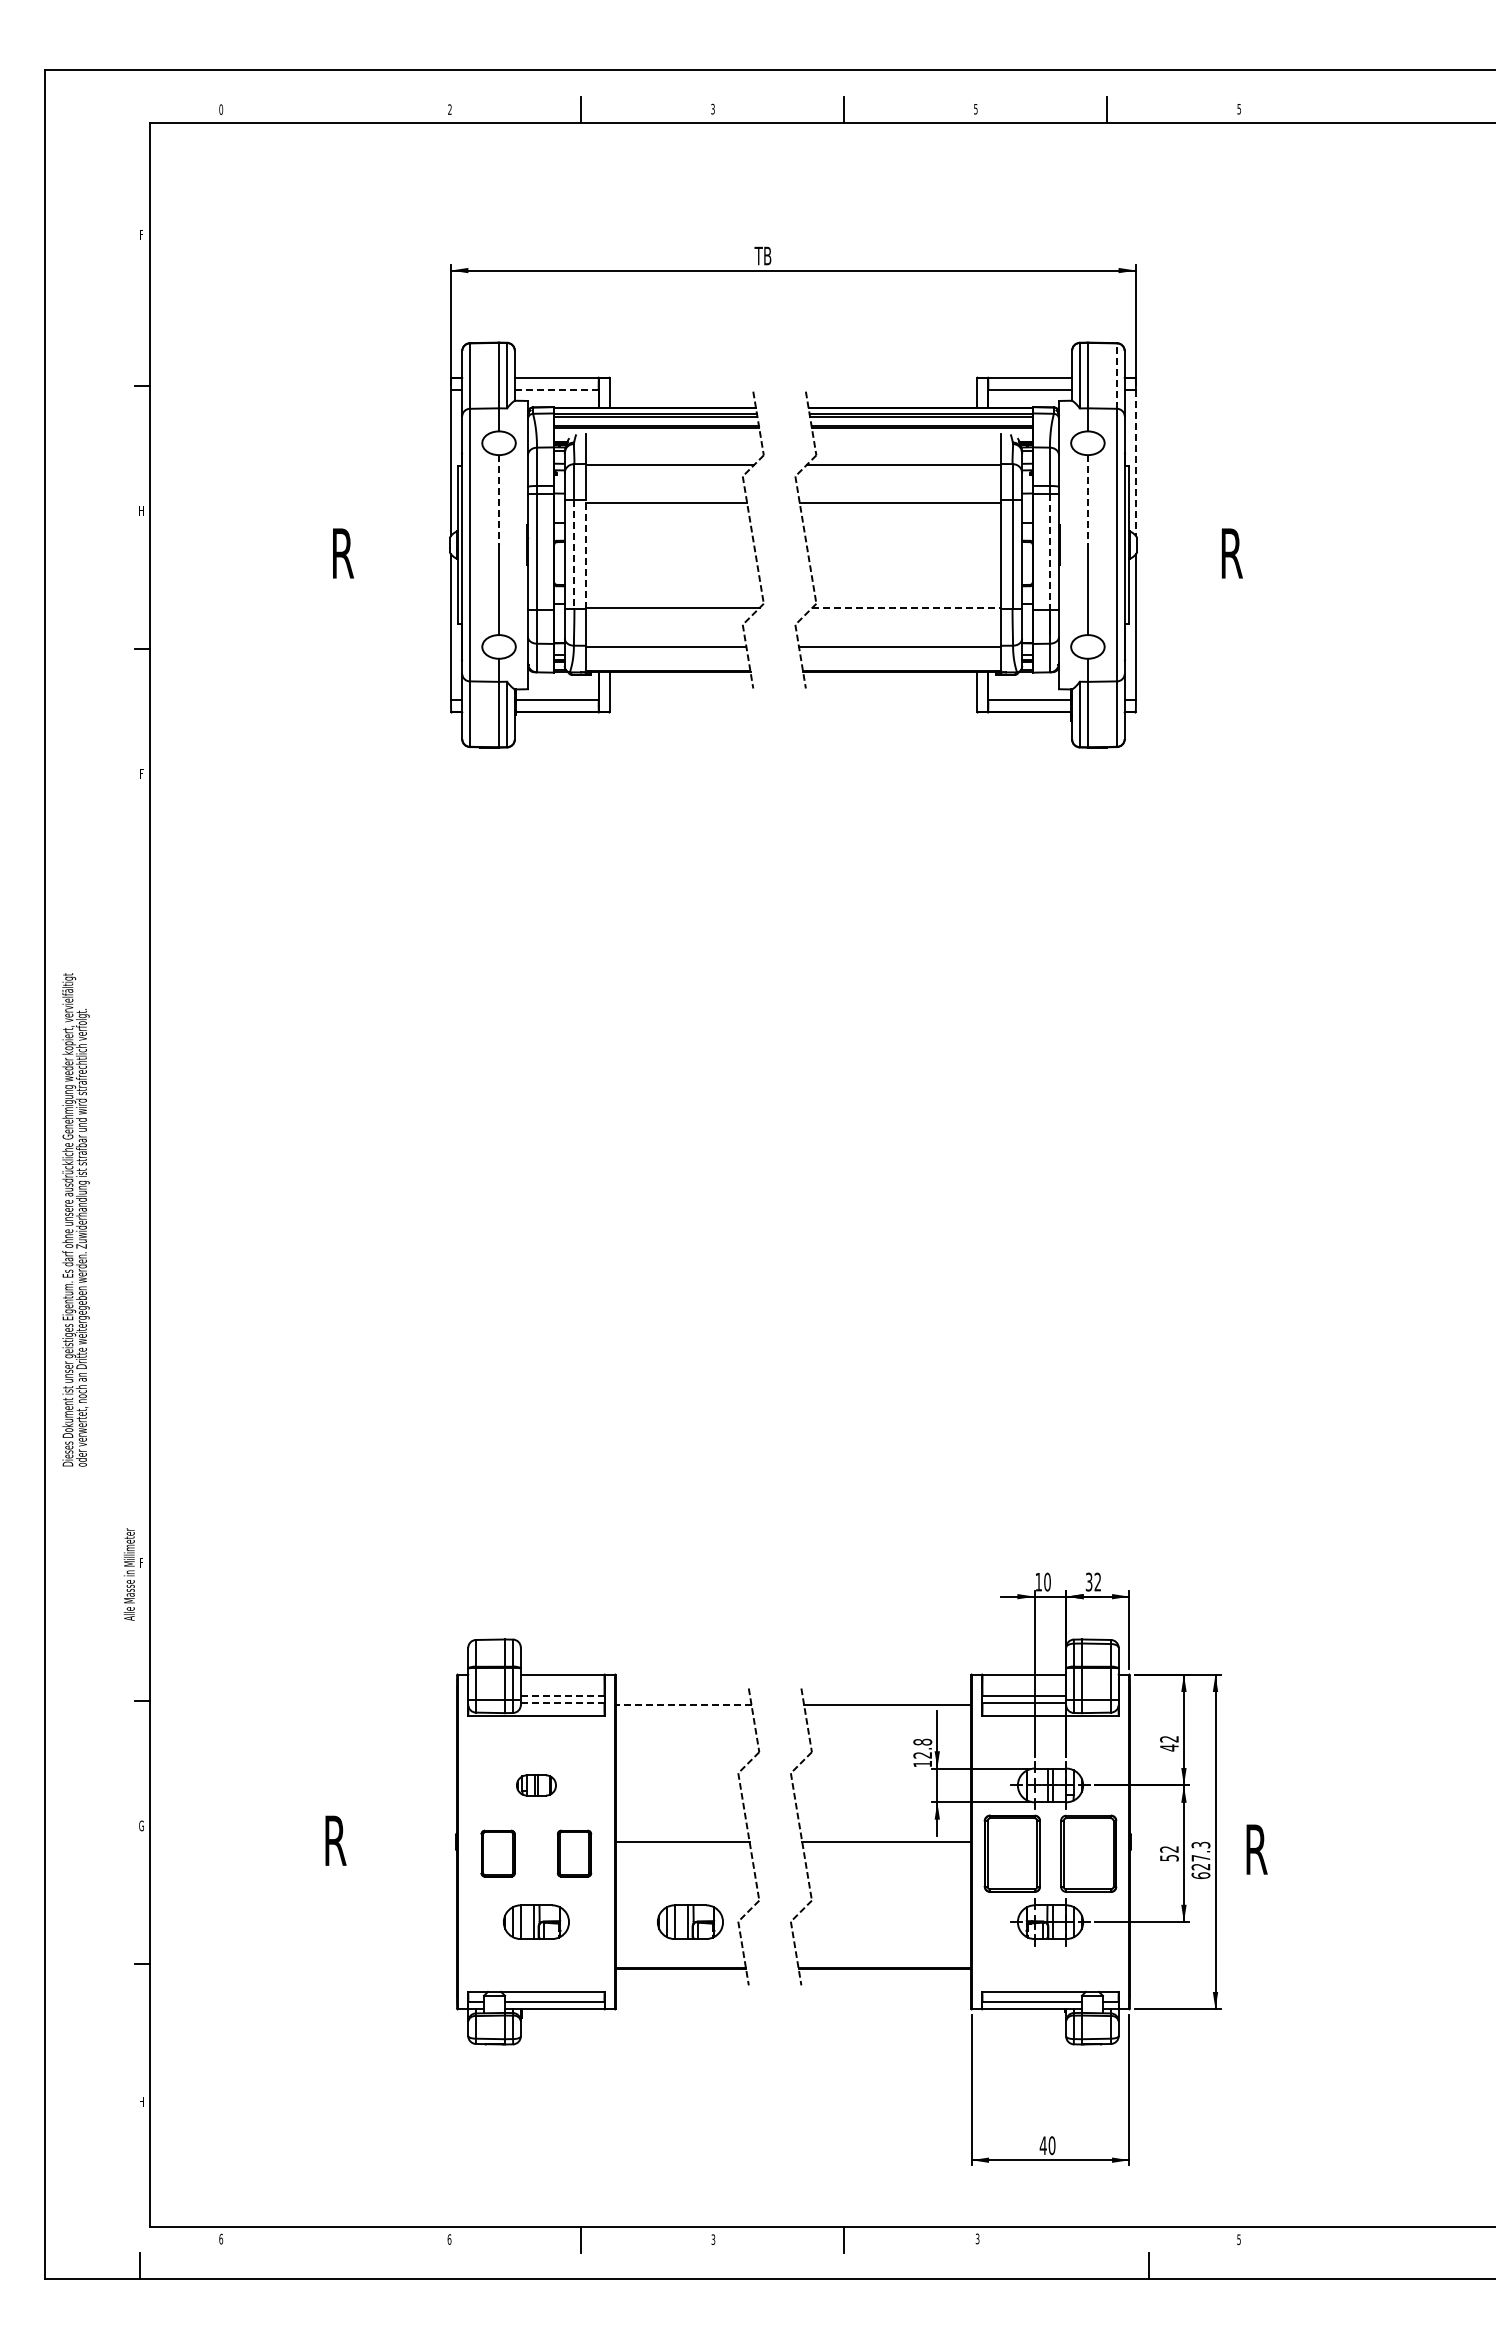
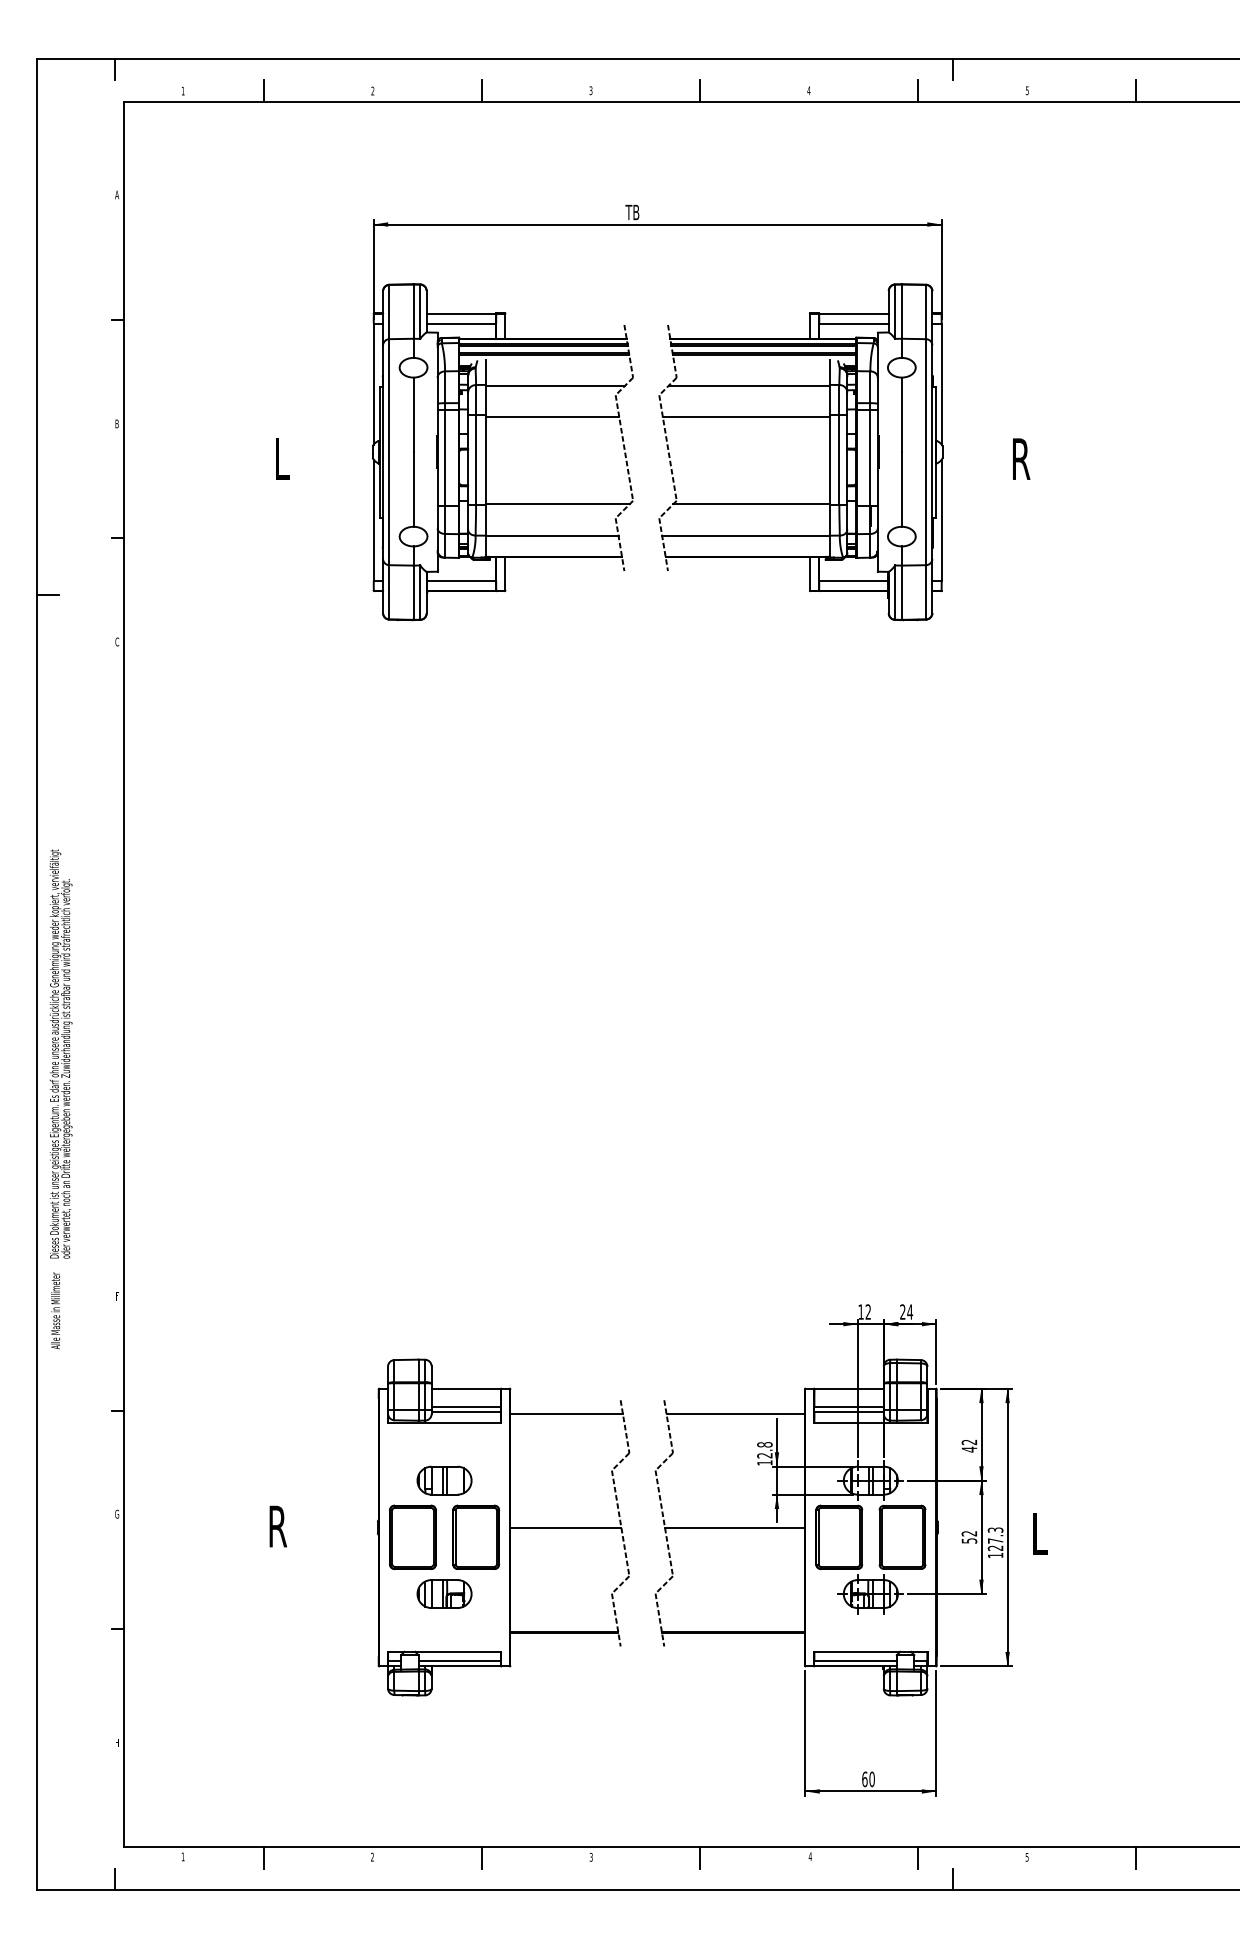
line: (139, 83) -> (115, 69), added
line: (1149, 83) -> (952, 69), added
text: (221, 109) -> (183, 90), 0 -> 1
line: (318, 109) -> (263, 90), added
text: (975, 109) -> (808, 90), 5 -> 4
line: (1370, 109) -> (1136, 90), added
text: (141, 234) -> (117, 194), F -> A
line: (1116, 376) -> (925, 312), dashed -> solid
line: (556, 389) -> (461, 323), dashed -> solid
line: (1135, 463) -> (941, 384), dashed -> solid
line: (499, 500) -> (413, 415), dashed -> solid
line: (1087, 500) -> (901, 415), dashed -> solid
text: (141, 510) -> (117, 423), H -> B
line: (1049, 551) -> (870, 457), dashed -> solid
text: (343, 553) -> (284, 459), R -> L
line: (574, 554) -> (476, 459), dashed -> solid
line: (585, 554) -> (485, 459), dashed -> solid
line: (907, 608) -> (752, 504), dashed -> solid
line: (57, 717) -> (47, 595), added
text: (141, 773) -> (117, 641), F -> C
text: (75, 1219) -> (60, 1053), moved
text: (128, 1574) -> (54, 1310), moved
text: (1047, 1581) -> (868, 1311), 10 -> 12
text: (1093, 1581) -> (906, 1311), 32 -> 24
line: (562, 1696) -> (466, 1406), dashed -> solid
line: (562, 1702) -> (466, 1411), dashed -> solid
line: (683, 1705) -> (566, 1414), dashed -> solid
part: (536, 1785) -> (444, 1480), size x1.67
text: (1256, 1849) -> (1041, 1533), R -> L
part: (497, 1853) -> (412, 1537), size x1.67
part: (574, 1853) -> (476, 1537), size x1.67
text: (1200, 1875) -> (995, 1555), 627.3 -> 127.3
part: (690, 1921) -> (572, 1593), removed
text: (1042, 2145) -> (864, 1779), 40 -> 60
text: (221, 2238) -> (183, 1856), 6 -> 1
text: (977, 2238) -> (810, 1856), 3 -> 4
line: (318, 2239) -> (263, 1857), added
text: (449, 2239) -> (372, 1857), 6 -> 2
line: (1107, 2239) -> (918, 1857), added
line: (1370, 2239) -> (1136, 1857), added

